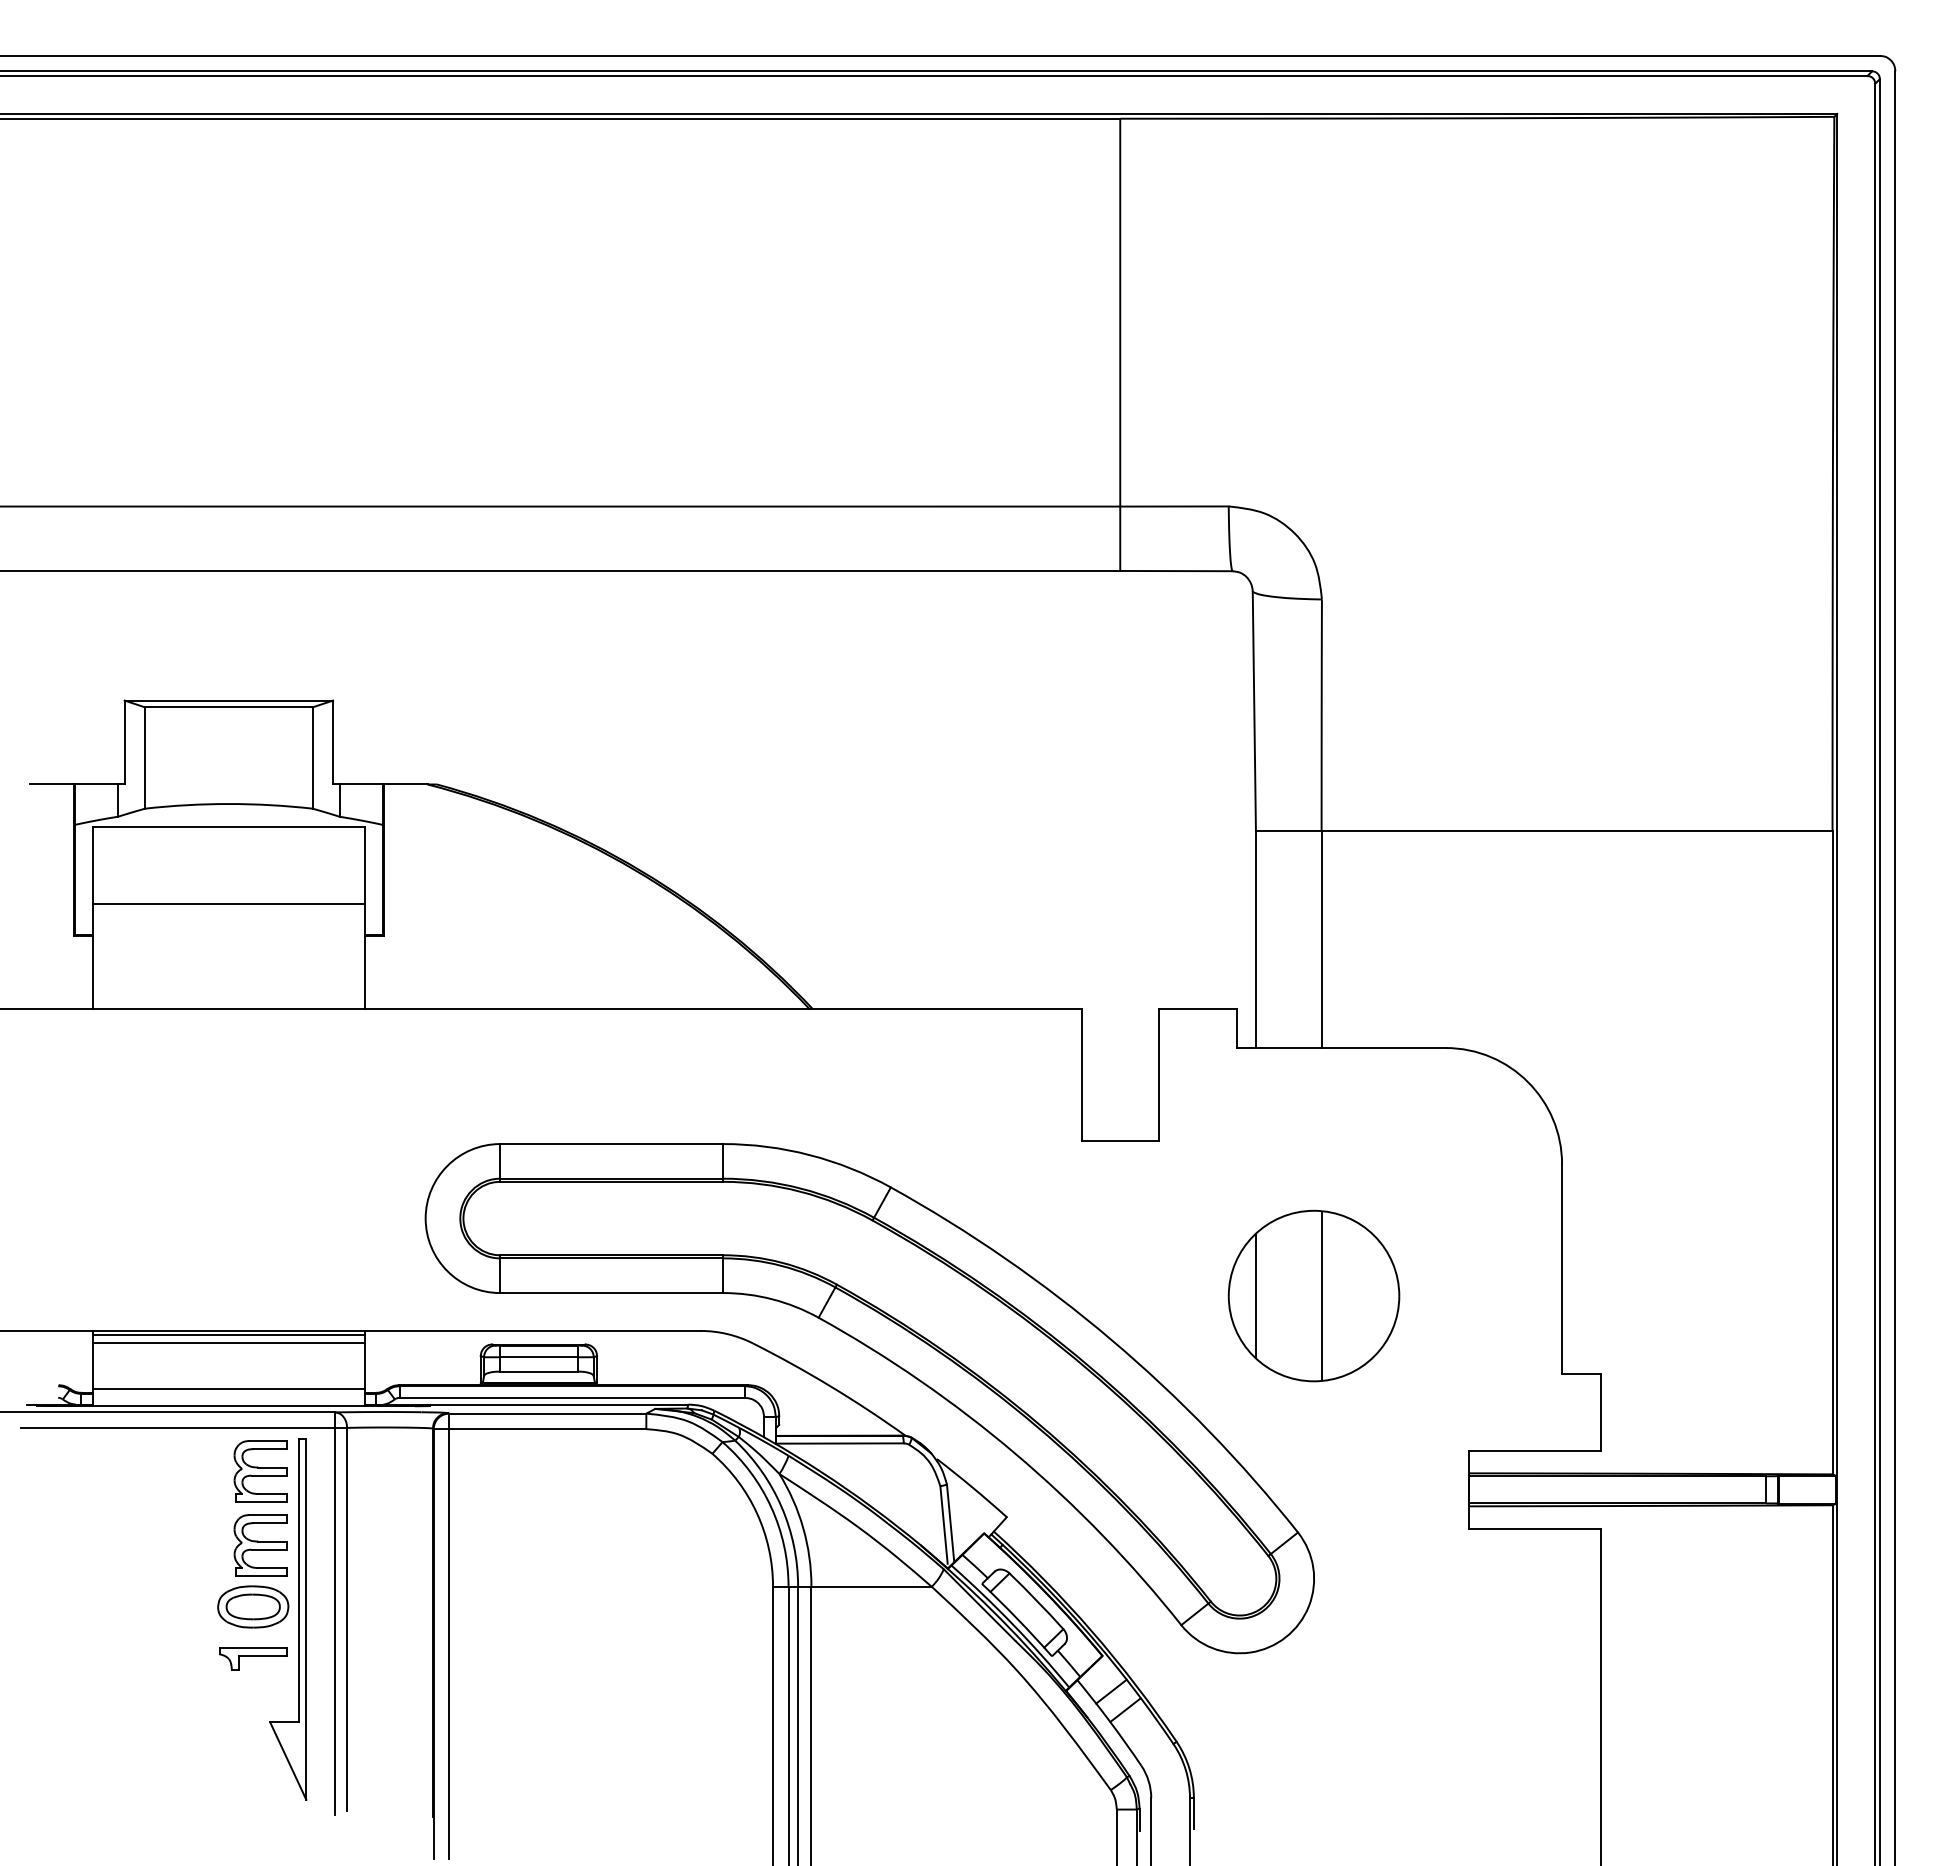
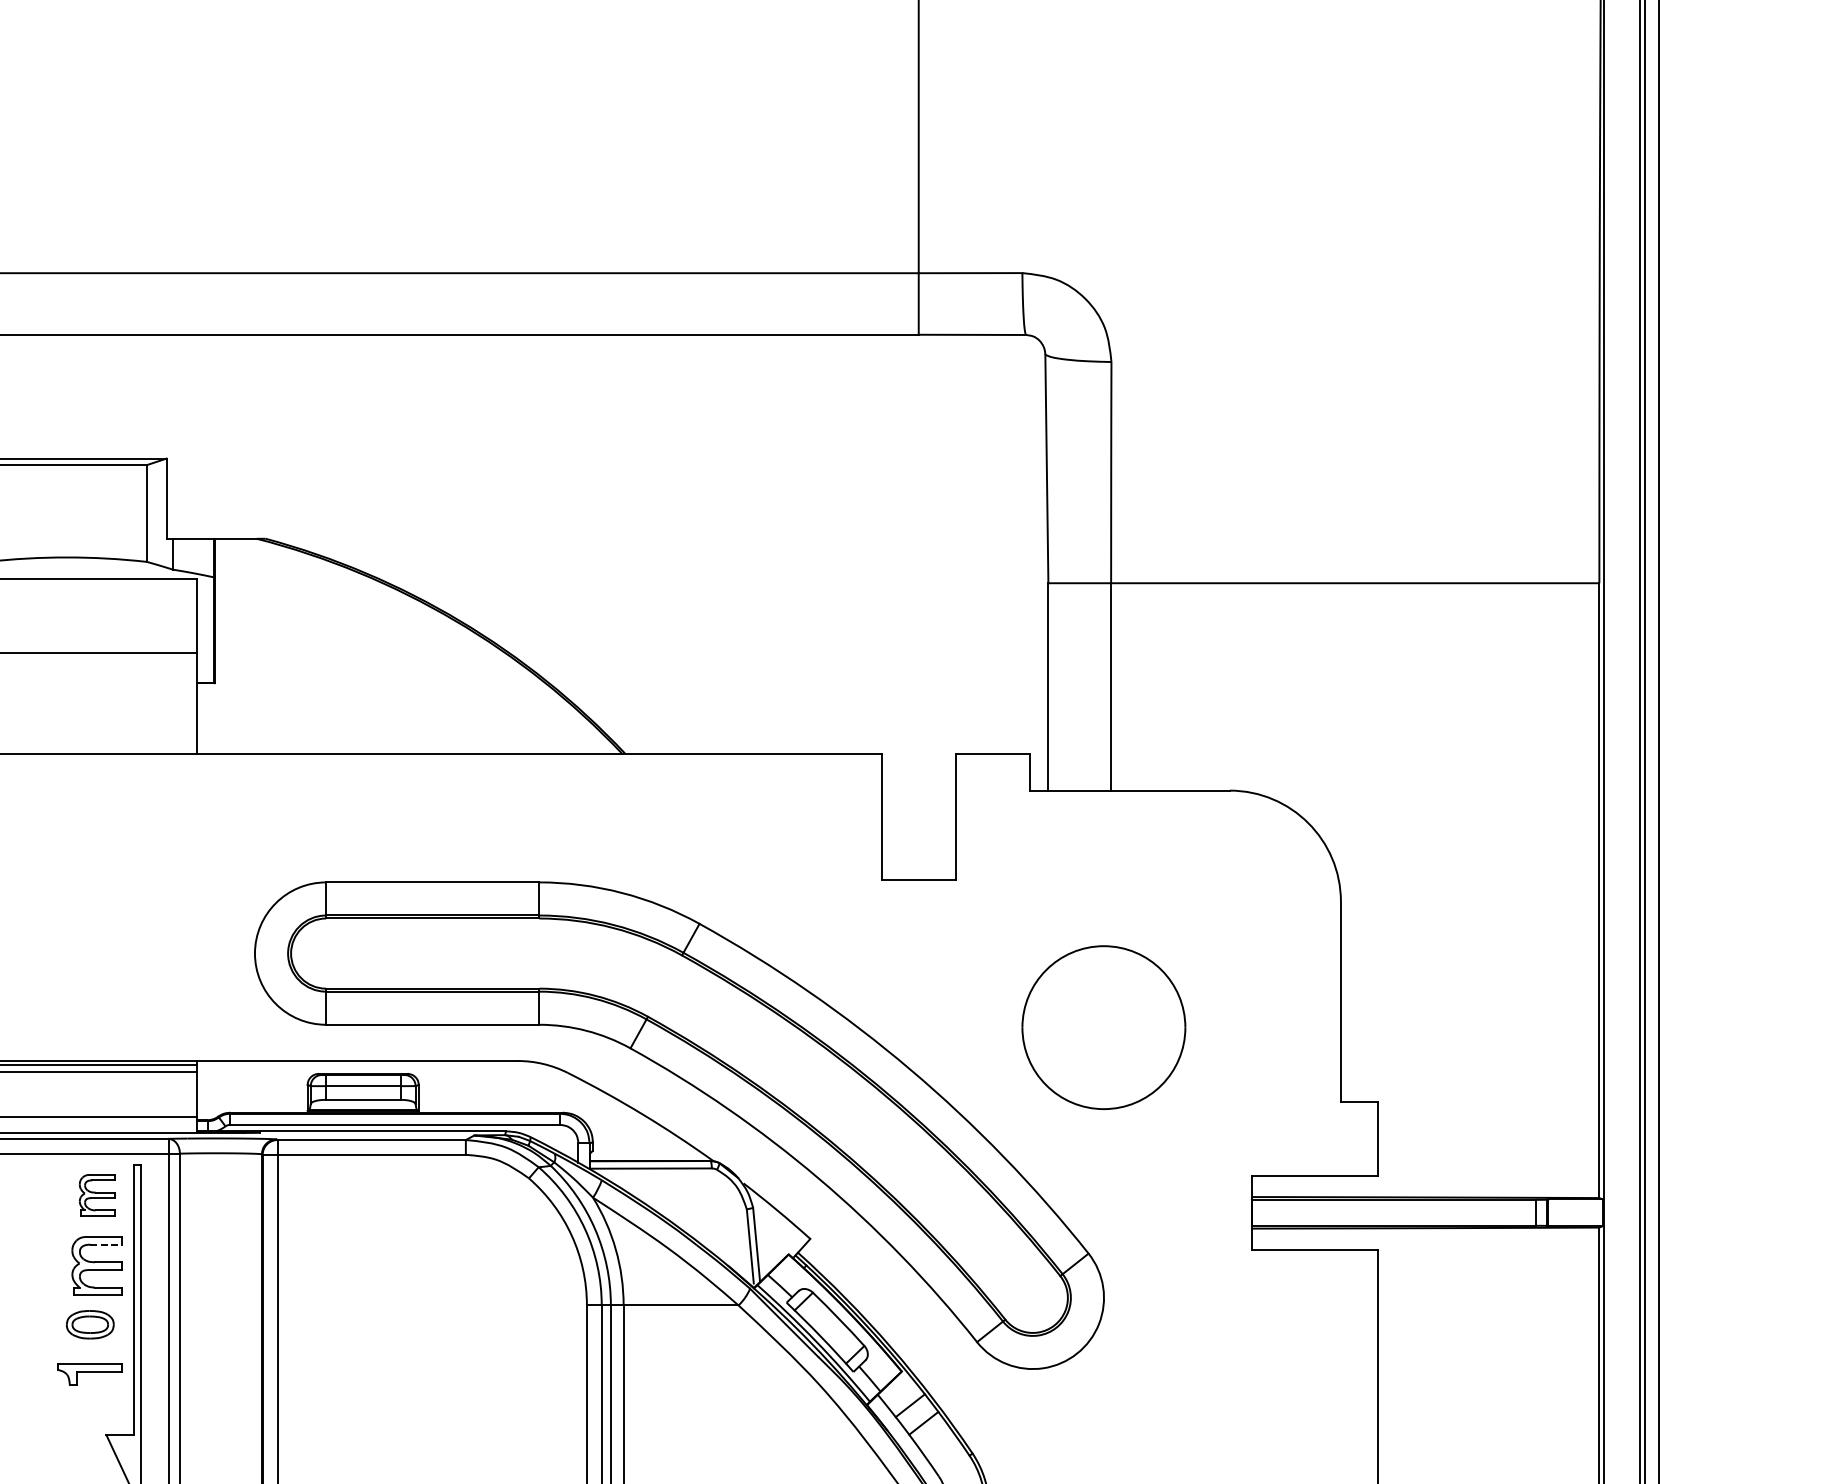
line: (1255, 1295) -> (1047, 1027), removed
line: (1321, 1295) -> (1111, 1027), removed
part: (260, 1471) -> (97, 1195), size x0.7
line: (270, 1523) -> (106, 1244), solid -> dashed
part: (253, 1606) -> (90, 1324), size x0.7

